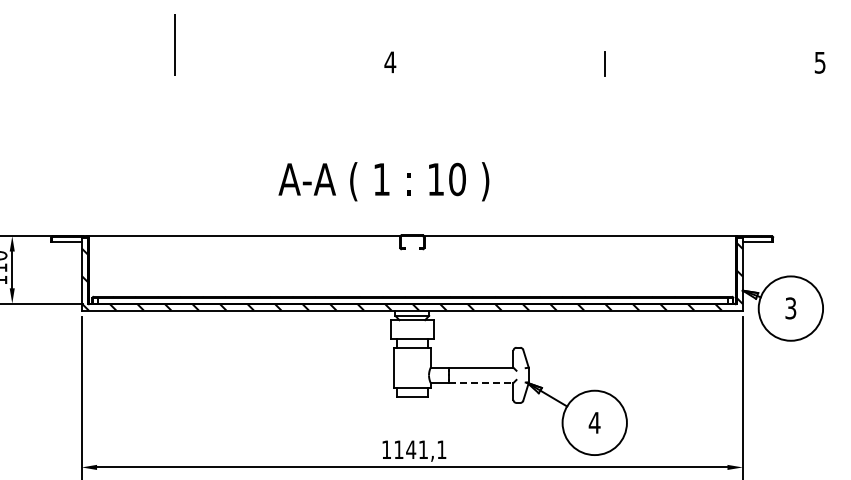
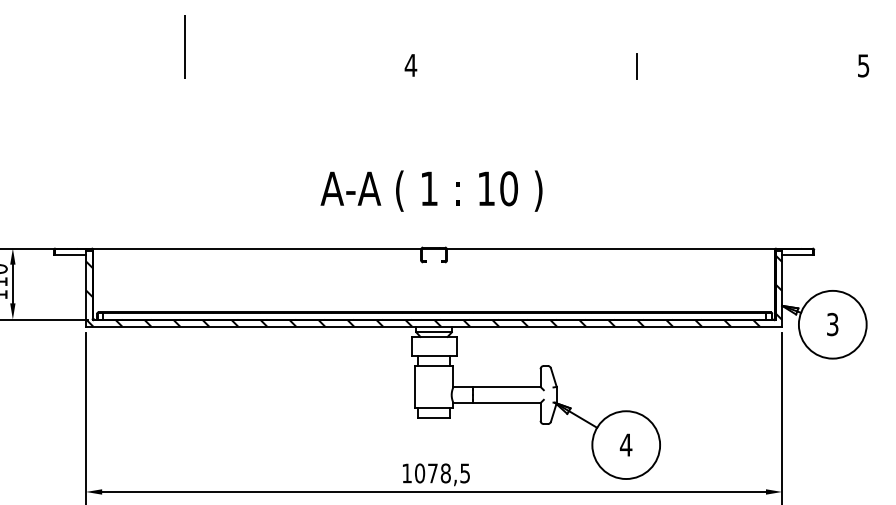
text: (383, 181) -> (431, 190), moved
line: (481, 383) -> (506, 403), dashed -> solid
text: (420, 449) -> (442, 473), 1141,1 -> 1078,5

